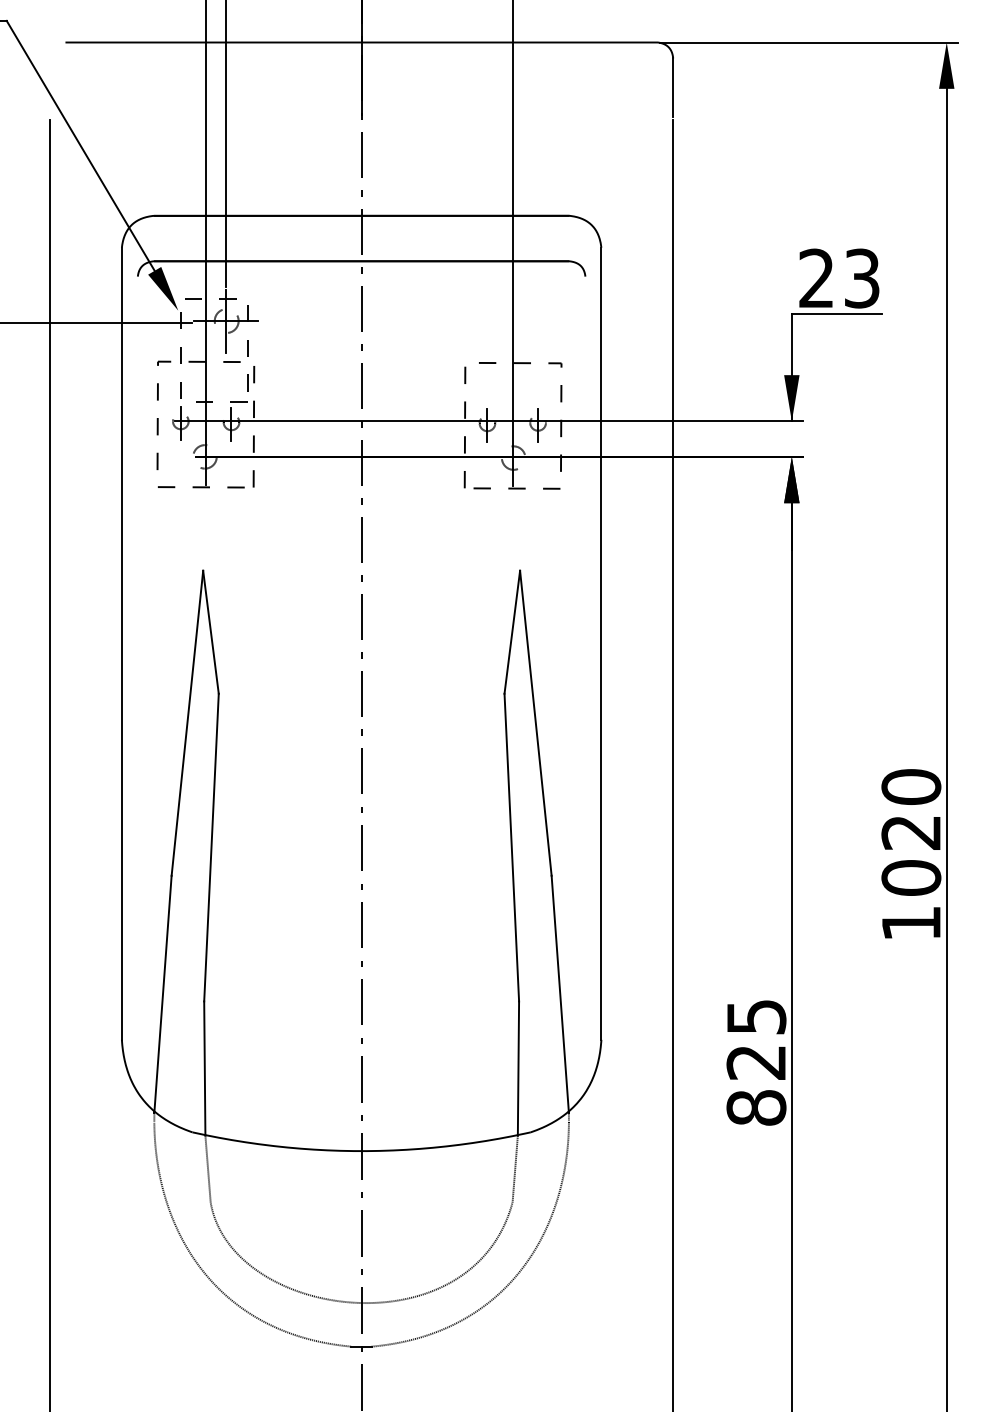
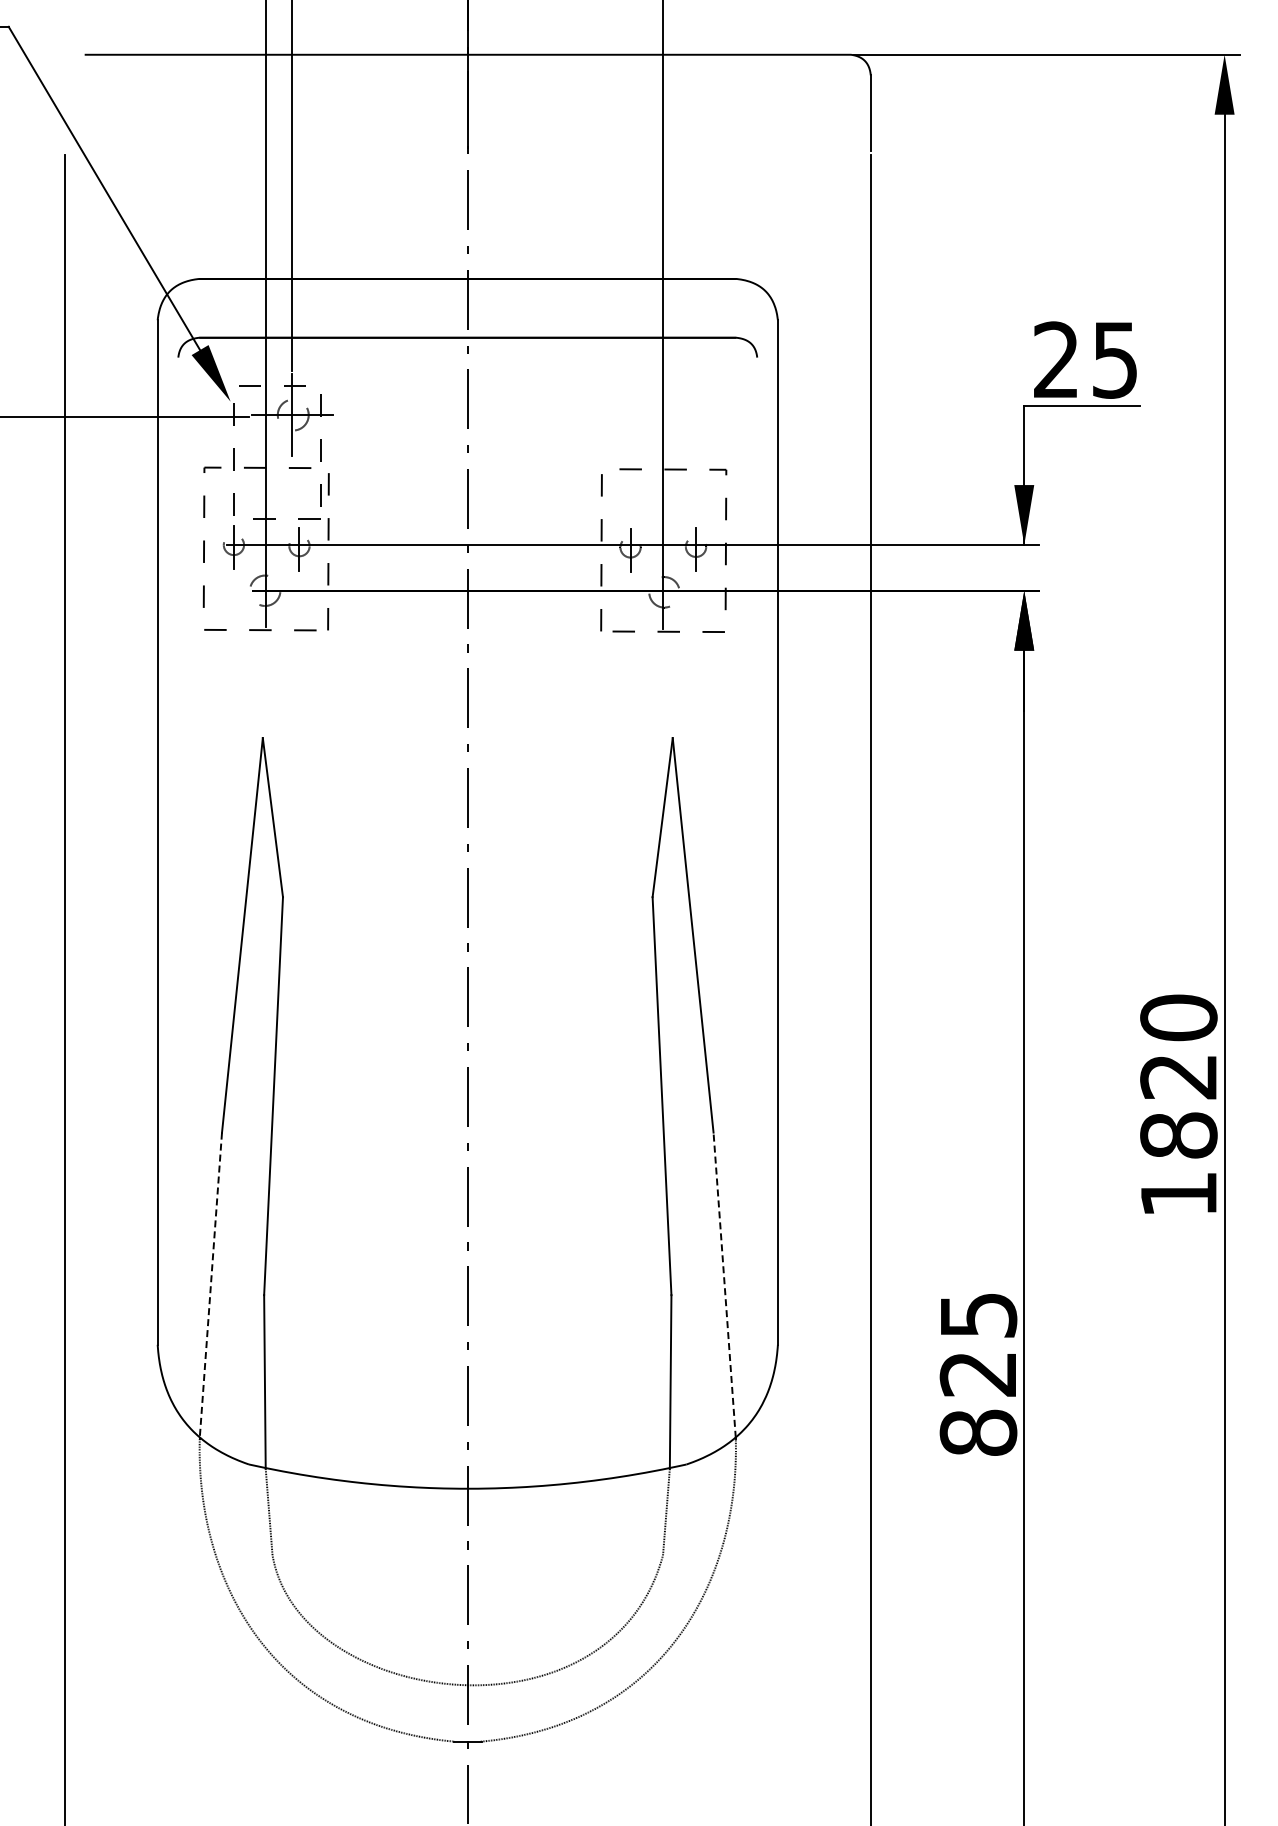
text: (862, 278) -> (1115, 359), 23 -> 25
text: (911, 878) -> (1178, 1135), 1020 -> 1820
line: (162, 993) -> (210, 1285), solid -> dashed
line: (560, 993) -> (724, 1285), solid -> dashed

